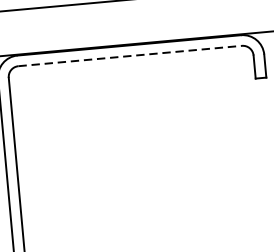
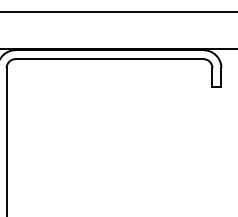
line: (130, 56) -> (109, 59), dashed -> solid

